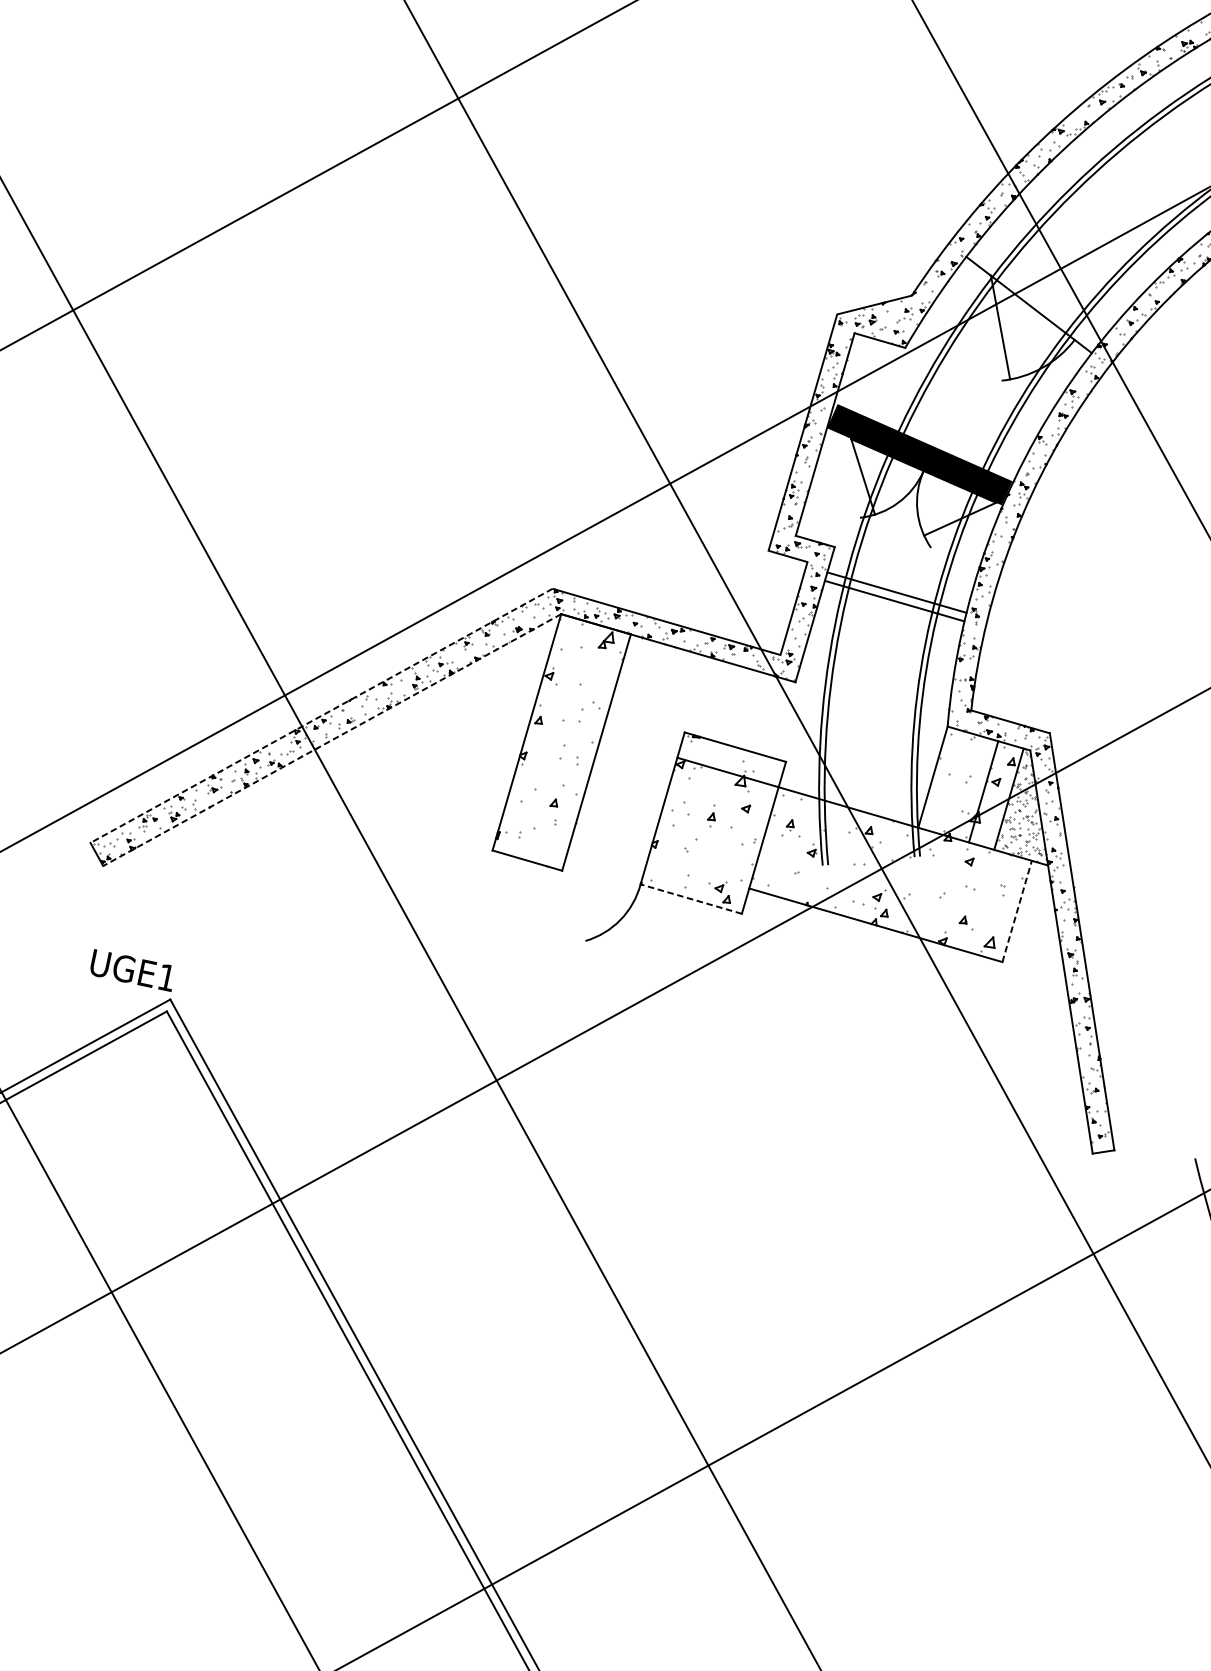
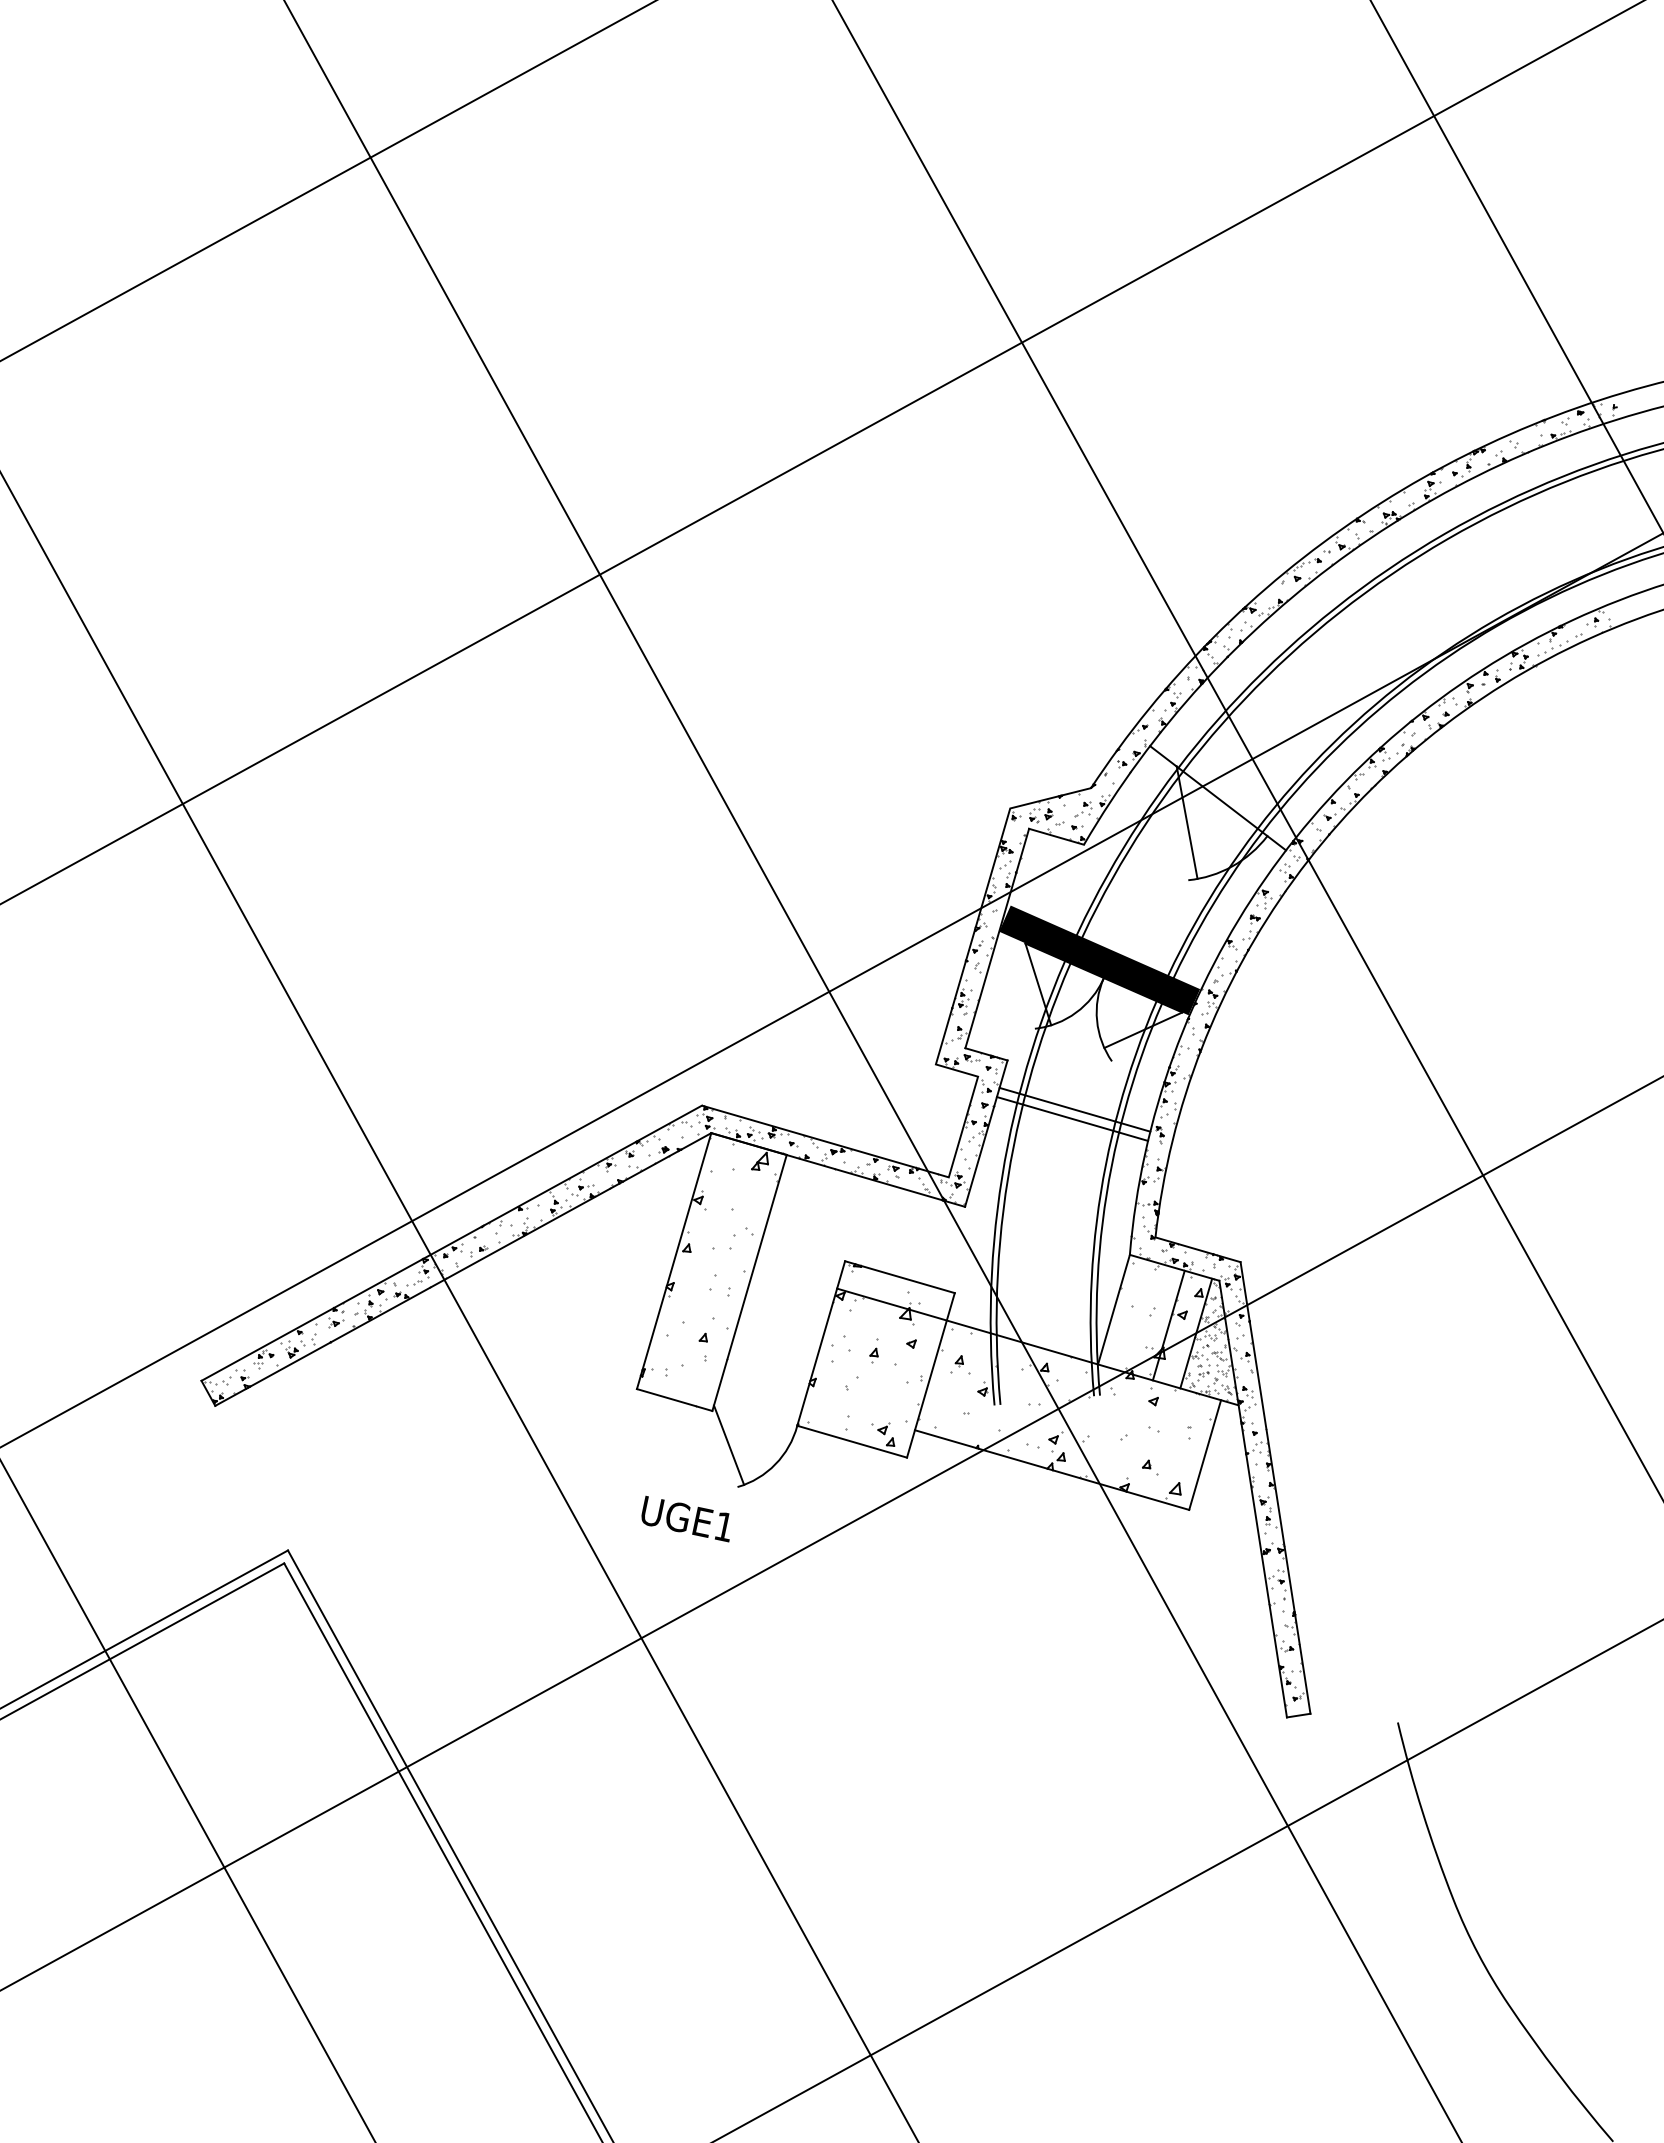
line: (321, 716) -> (451, 1243), dashed -> solid
line: (331, 740) -> (462, 1269), dashed -> solid
line: (690, 898) -> (851, 1441), dashed -> solid
line: (577, 901) -> (728, 1444), added
line: (1017, 910) -> (1205, 1454), dashed -> solid
text: (131, 970) -> (685, 1518), moved

